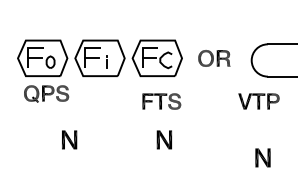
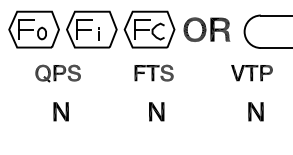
part: (214, 58) -> (207, 29), size x1.43
part: (46, 93) -> (58, 73), moved
part: (262, 157) -> (255, 111), moved

